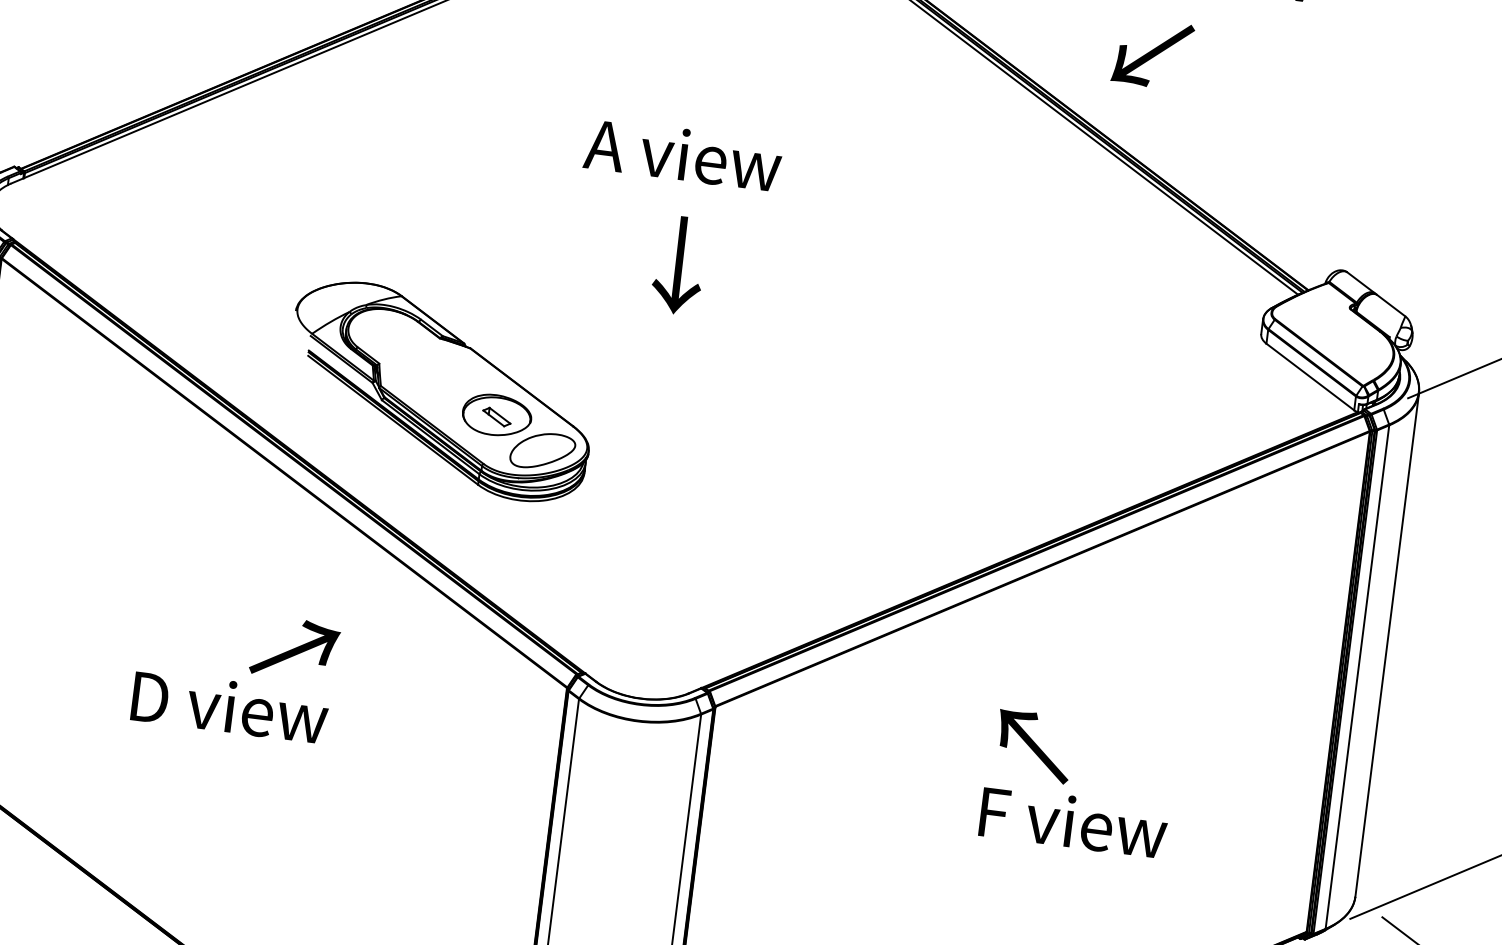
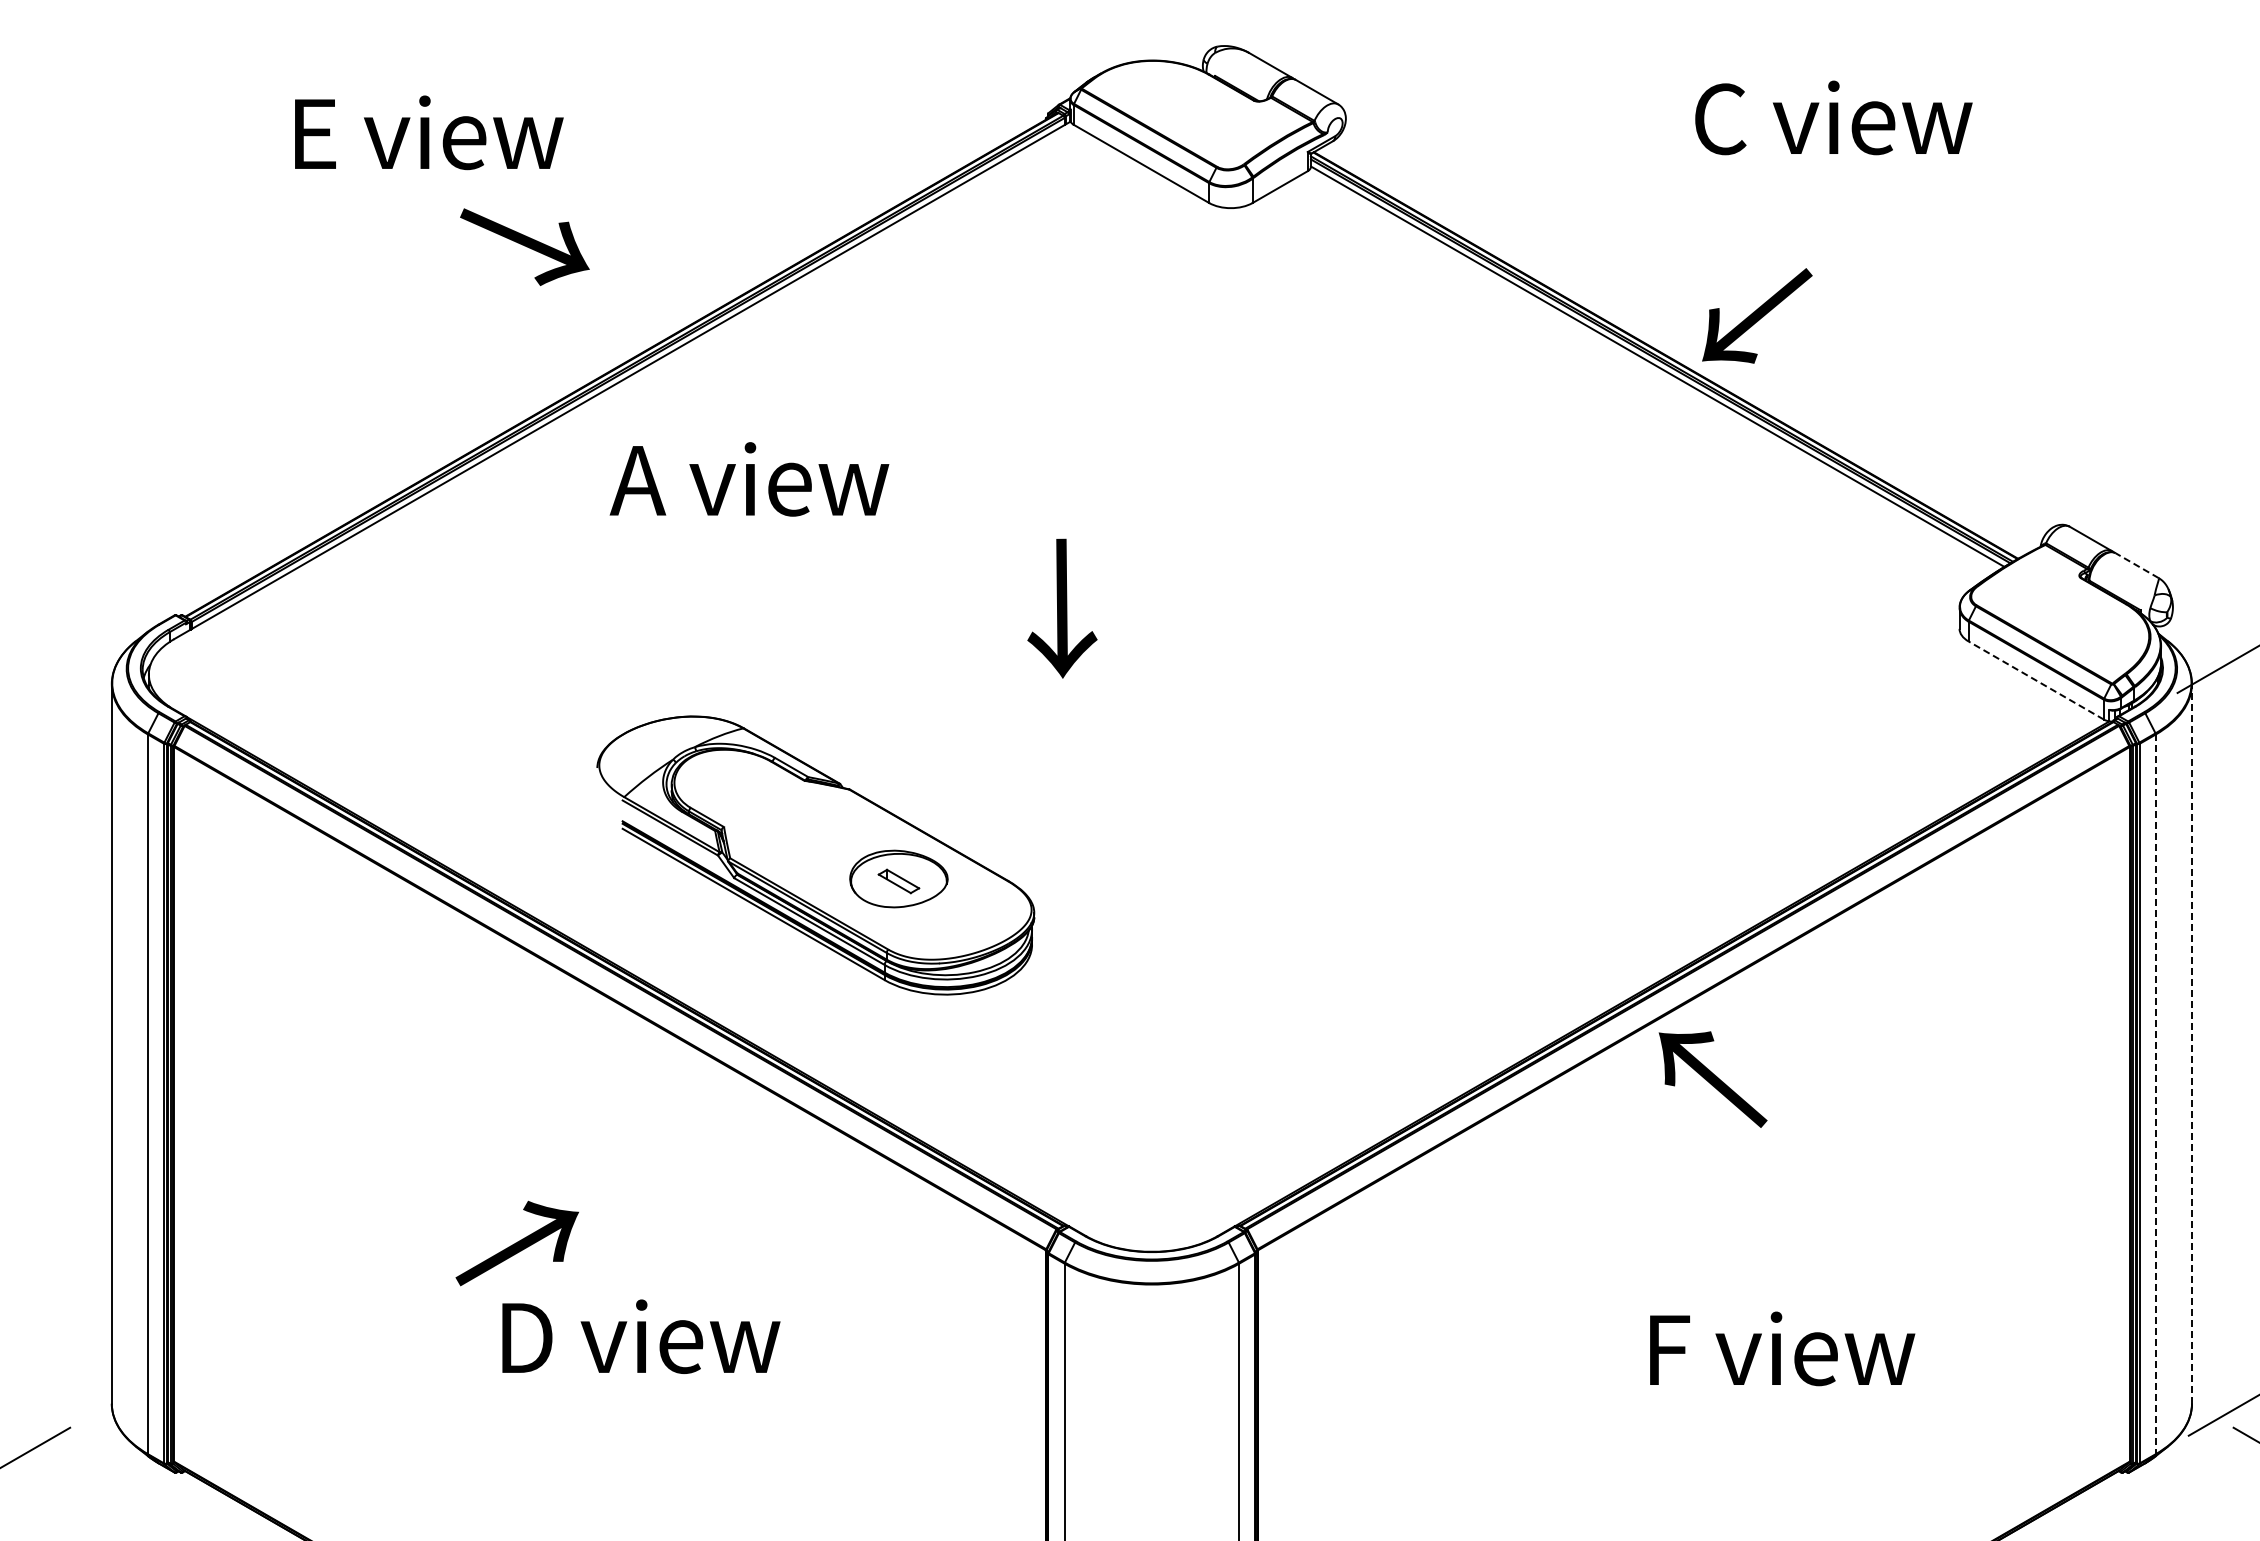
text: (1153, 53) -> (1757, 315), moved
text: (683, 154) -> (749, 479), moved
text: (679, 265) -> (1062, 608), moved
line: (1391, 305) -> (2137, 565), solid -> dashed
line: (1309, 376) -> (2035, 680), solid -> dashed
part: (542, 451) -> (969, 921), removed
line: (1387, 644) -> (2192, 1043), solid -> dashed
text: (294, 648) -> (516, 1243), moved
line: (1357, 677) -> (2155, 1094), solid -> dashed
text: (230, 706) -> (641, 1336), moved
text: (1033, 746) -> (1712, 1079), moved

